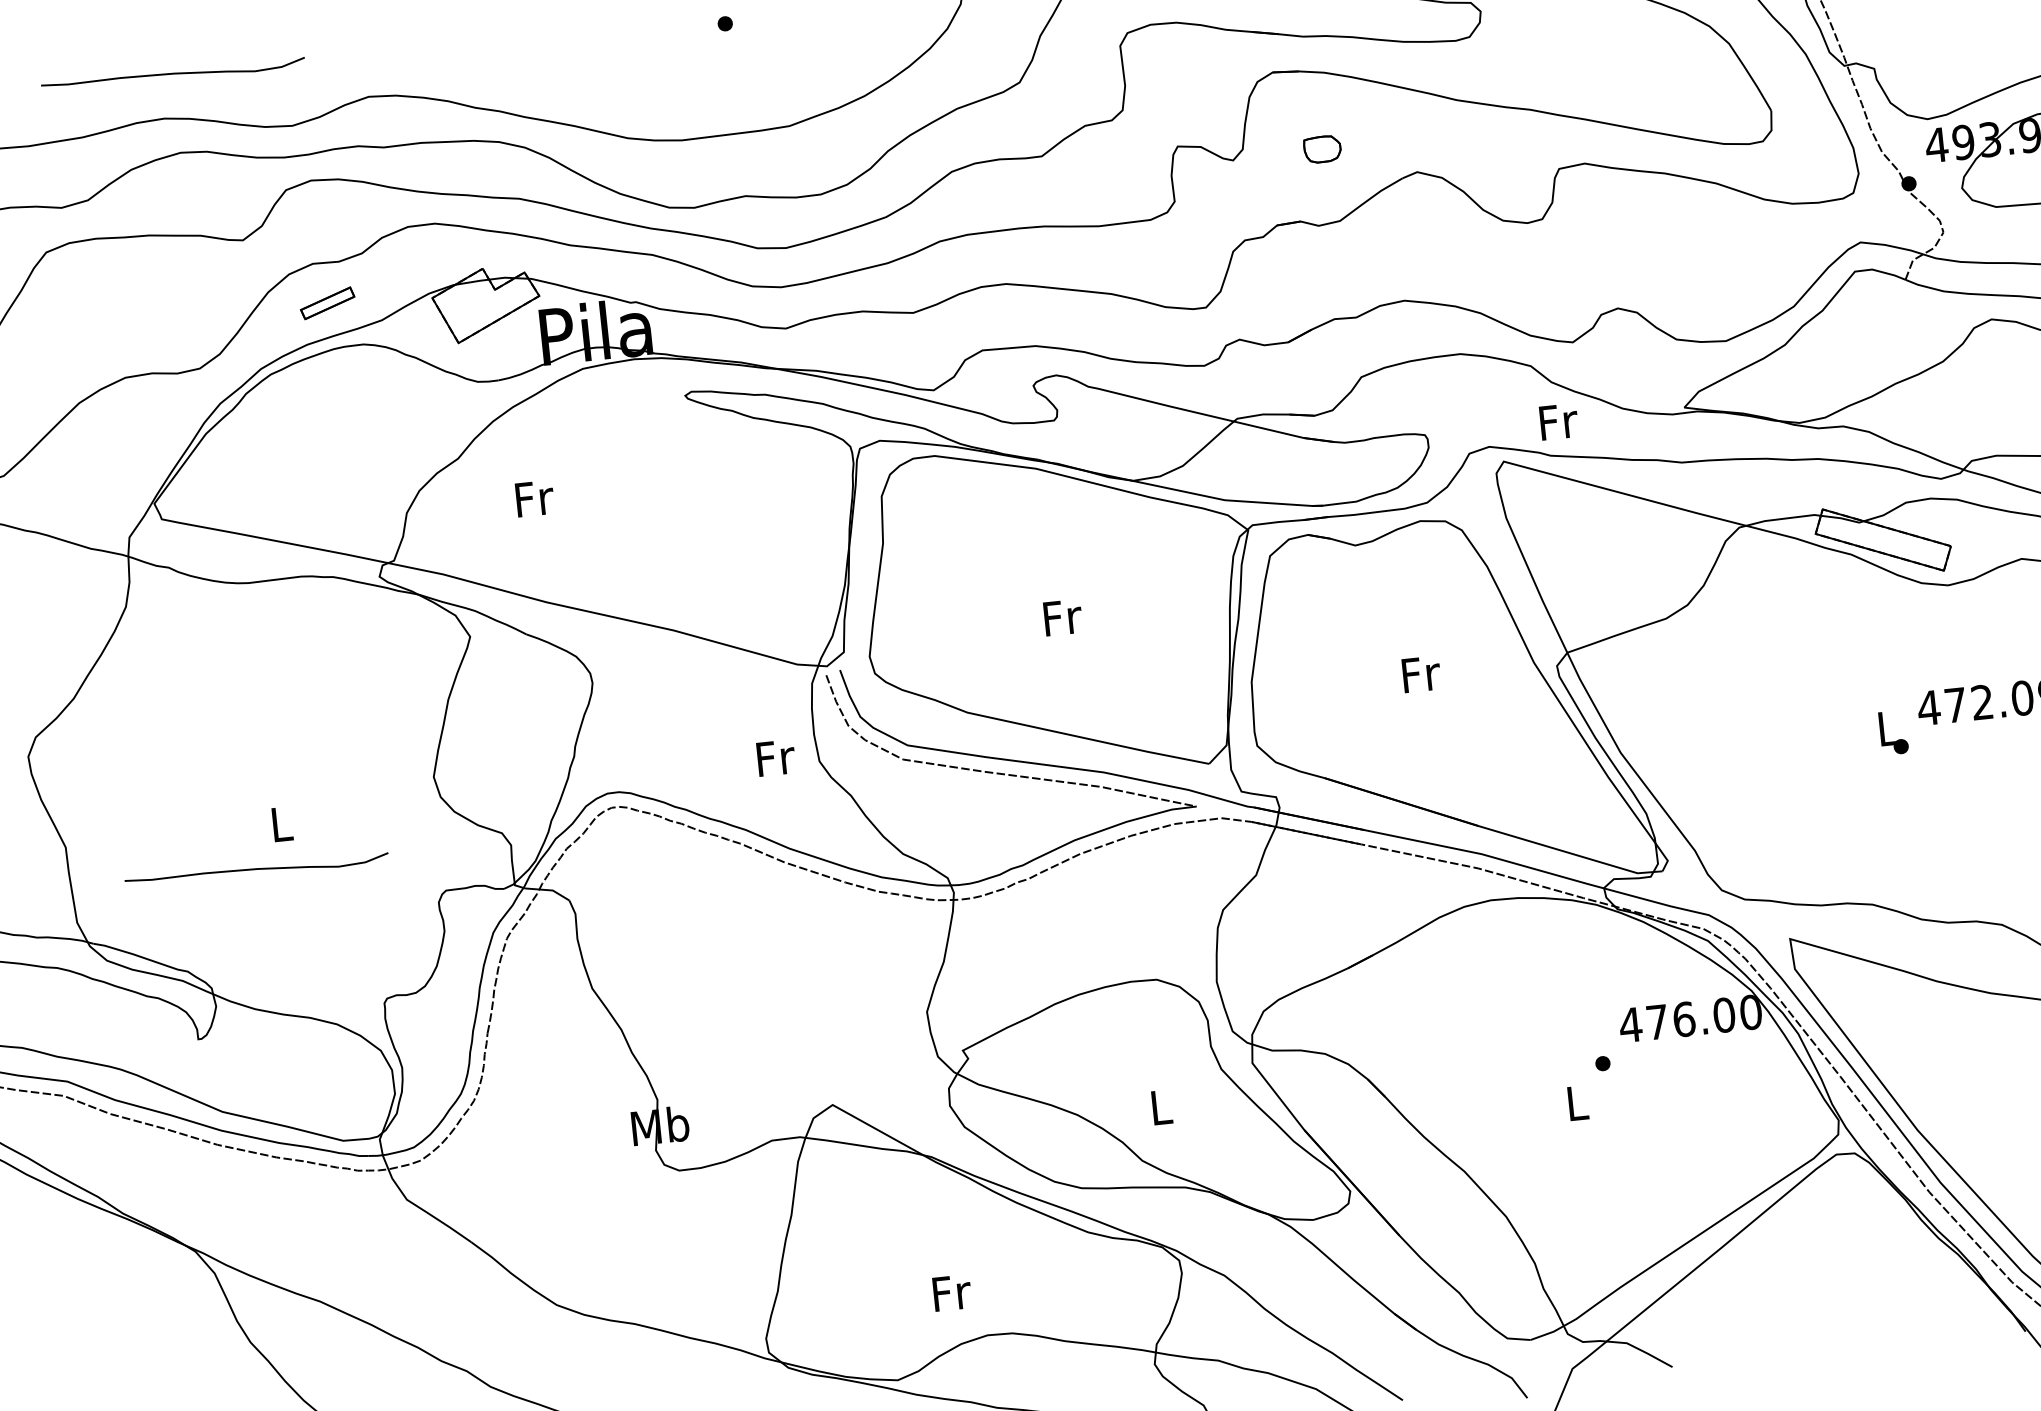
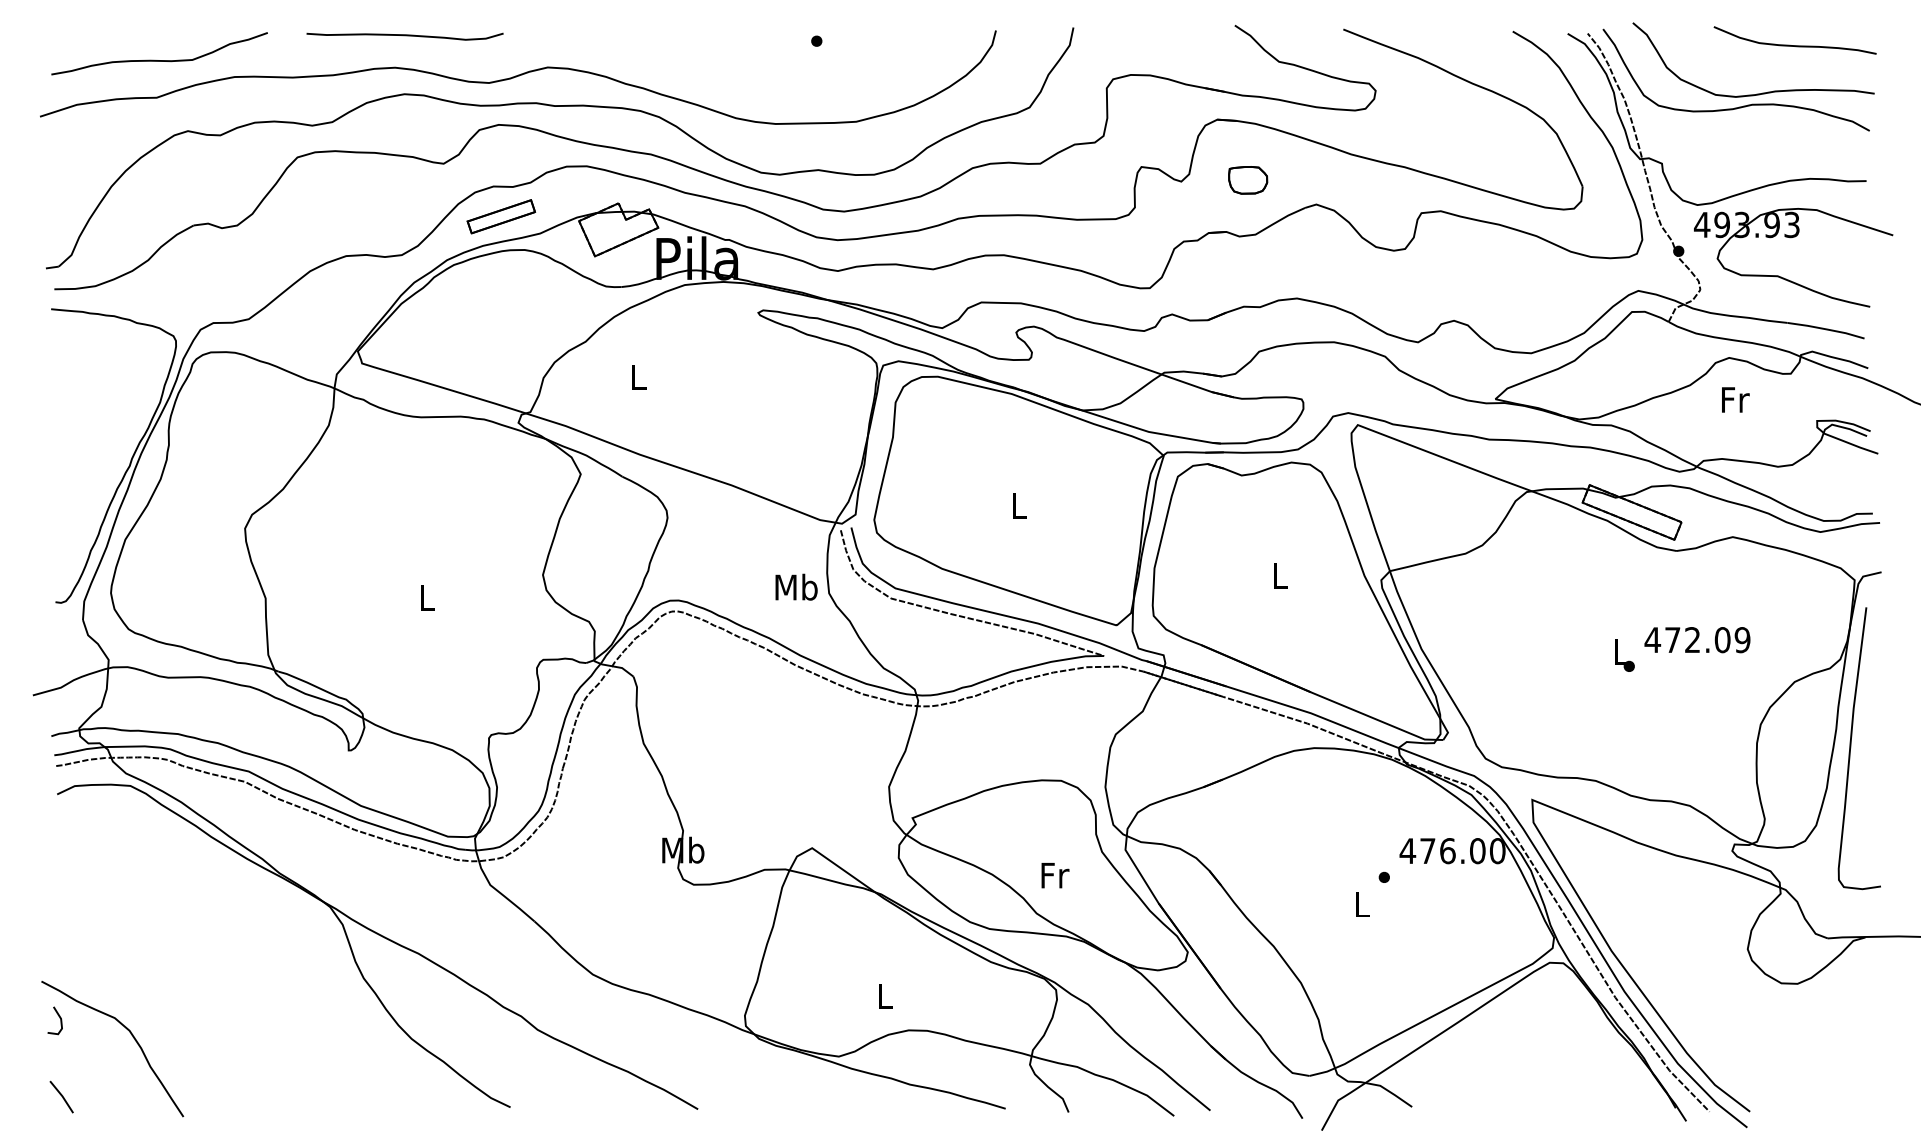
part: (1322, 149) -> (1248, 180), size x1.43
part: (327, 302) -> (501, 216), size x1.67
text: (1558, 421) -> (1735, 399), moved
text: (535, 497) -> (639, 376), Fr -> L
text: (1063, 616) -> (1020, 505), Fr -> L
text: (1421, 673) -> (1280, 575), Fr -> L
text: (774, 756) -> (796, 586), Fr -> Mb
curve: (256, 870) -> (404, 630), removed
text: (1162, 1107) -> (1055, 875), L -> Fr
text: (951, 1291) -> (885, 995), Fr -> L

